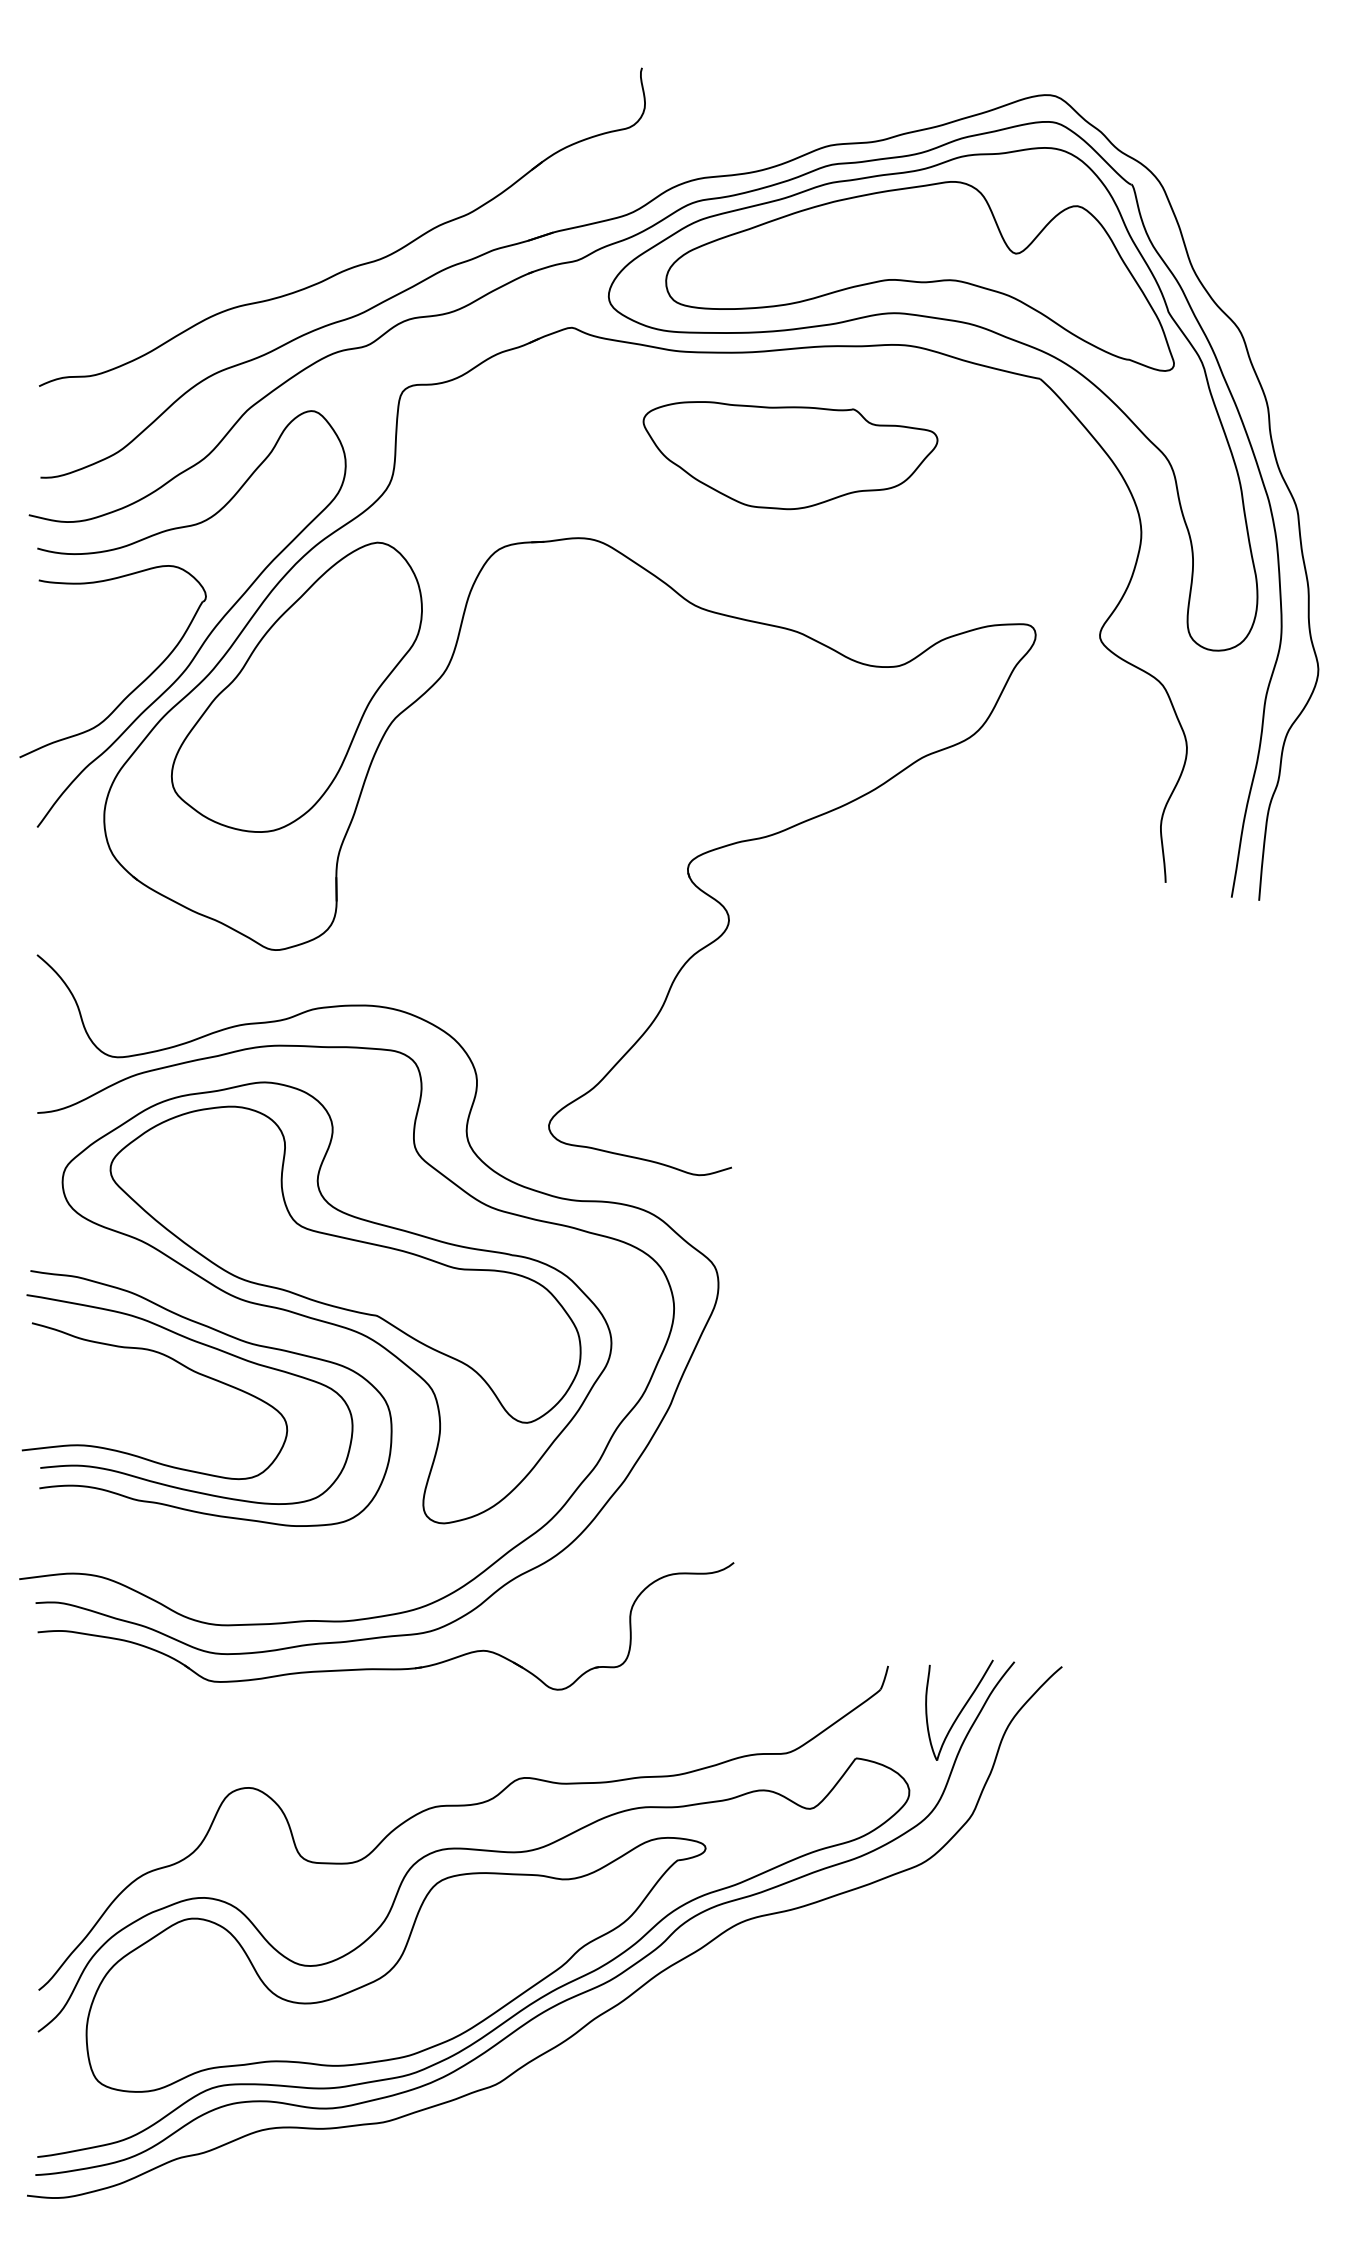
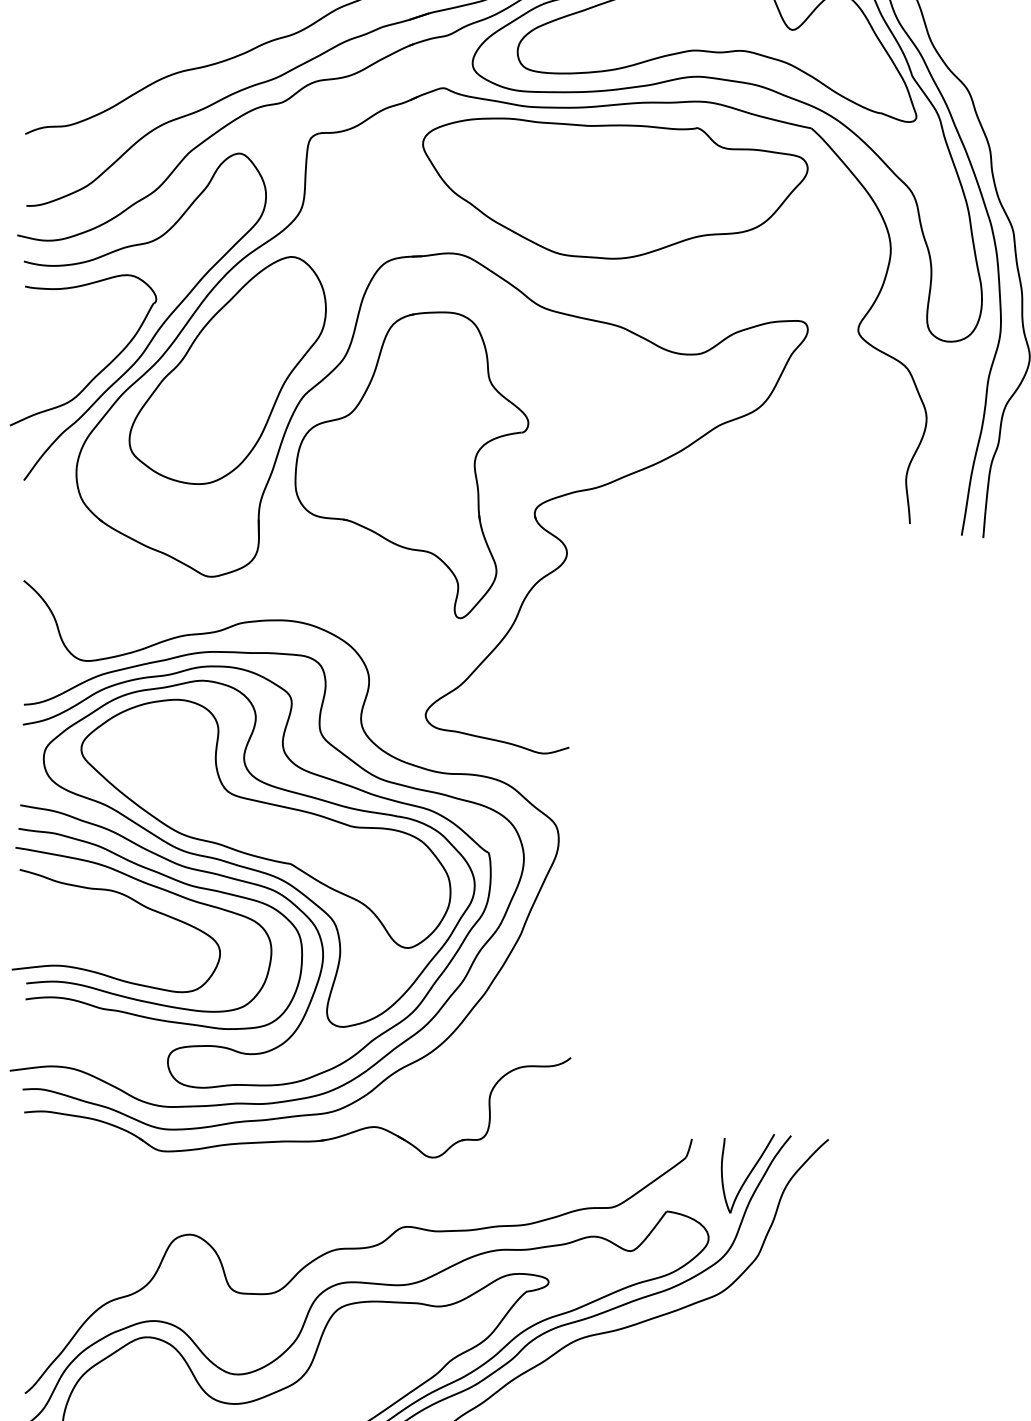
part: (790, 455) -> (615, 188), size x1.67
part: (531, 807) -> (411, 464), added
part: (332, 1340) -> (255, 883), added

